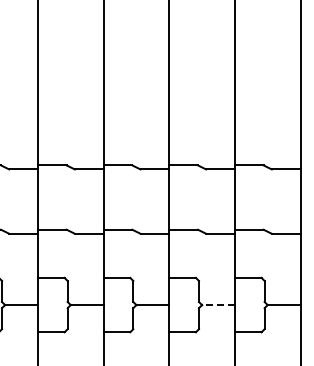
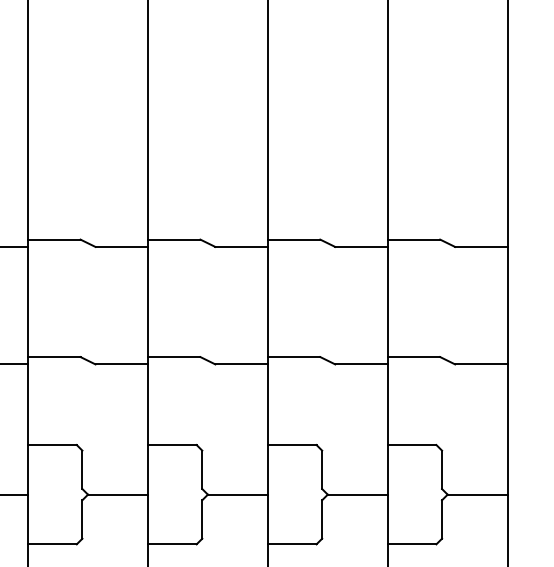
line: (217, 305) -> (355, 495), dashed -> solid

